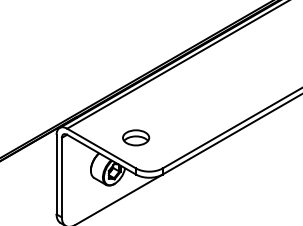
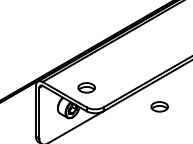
part: (250, 167) -> (159, 106), added

